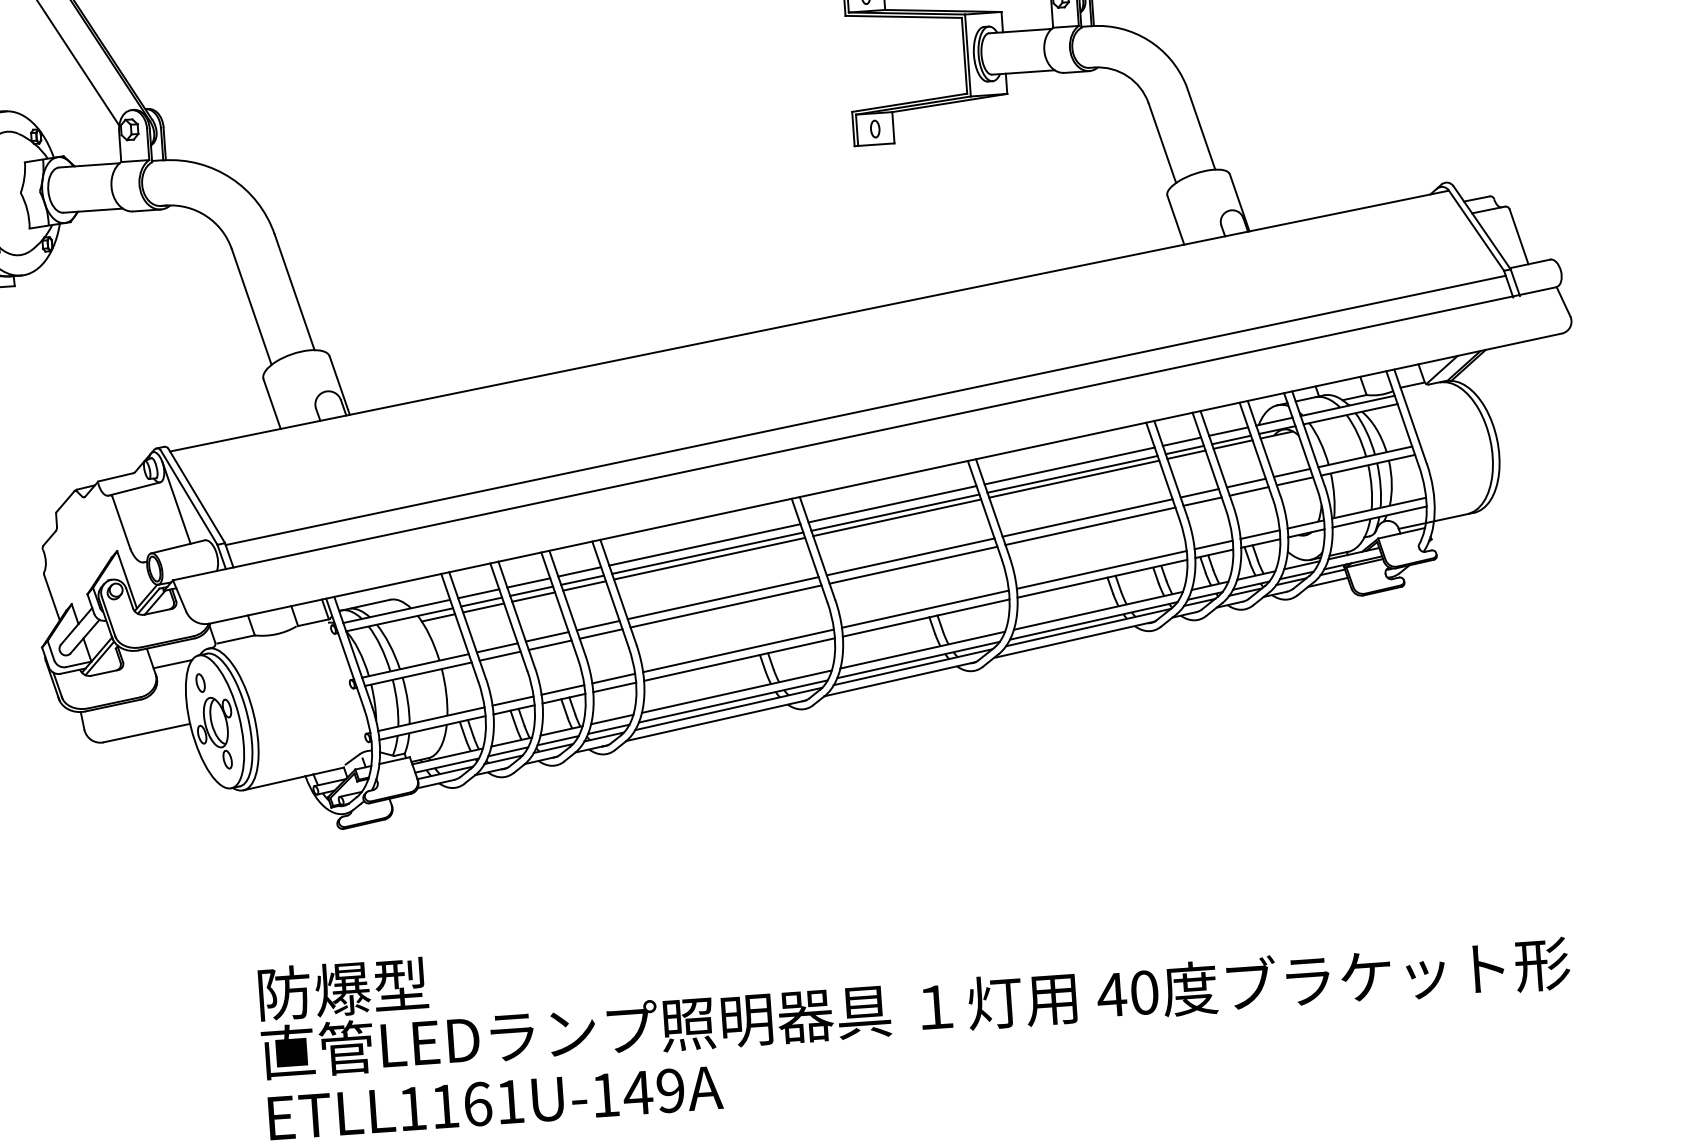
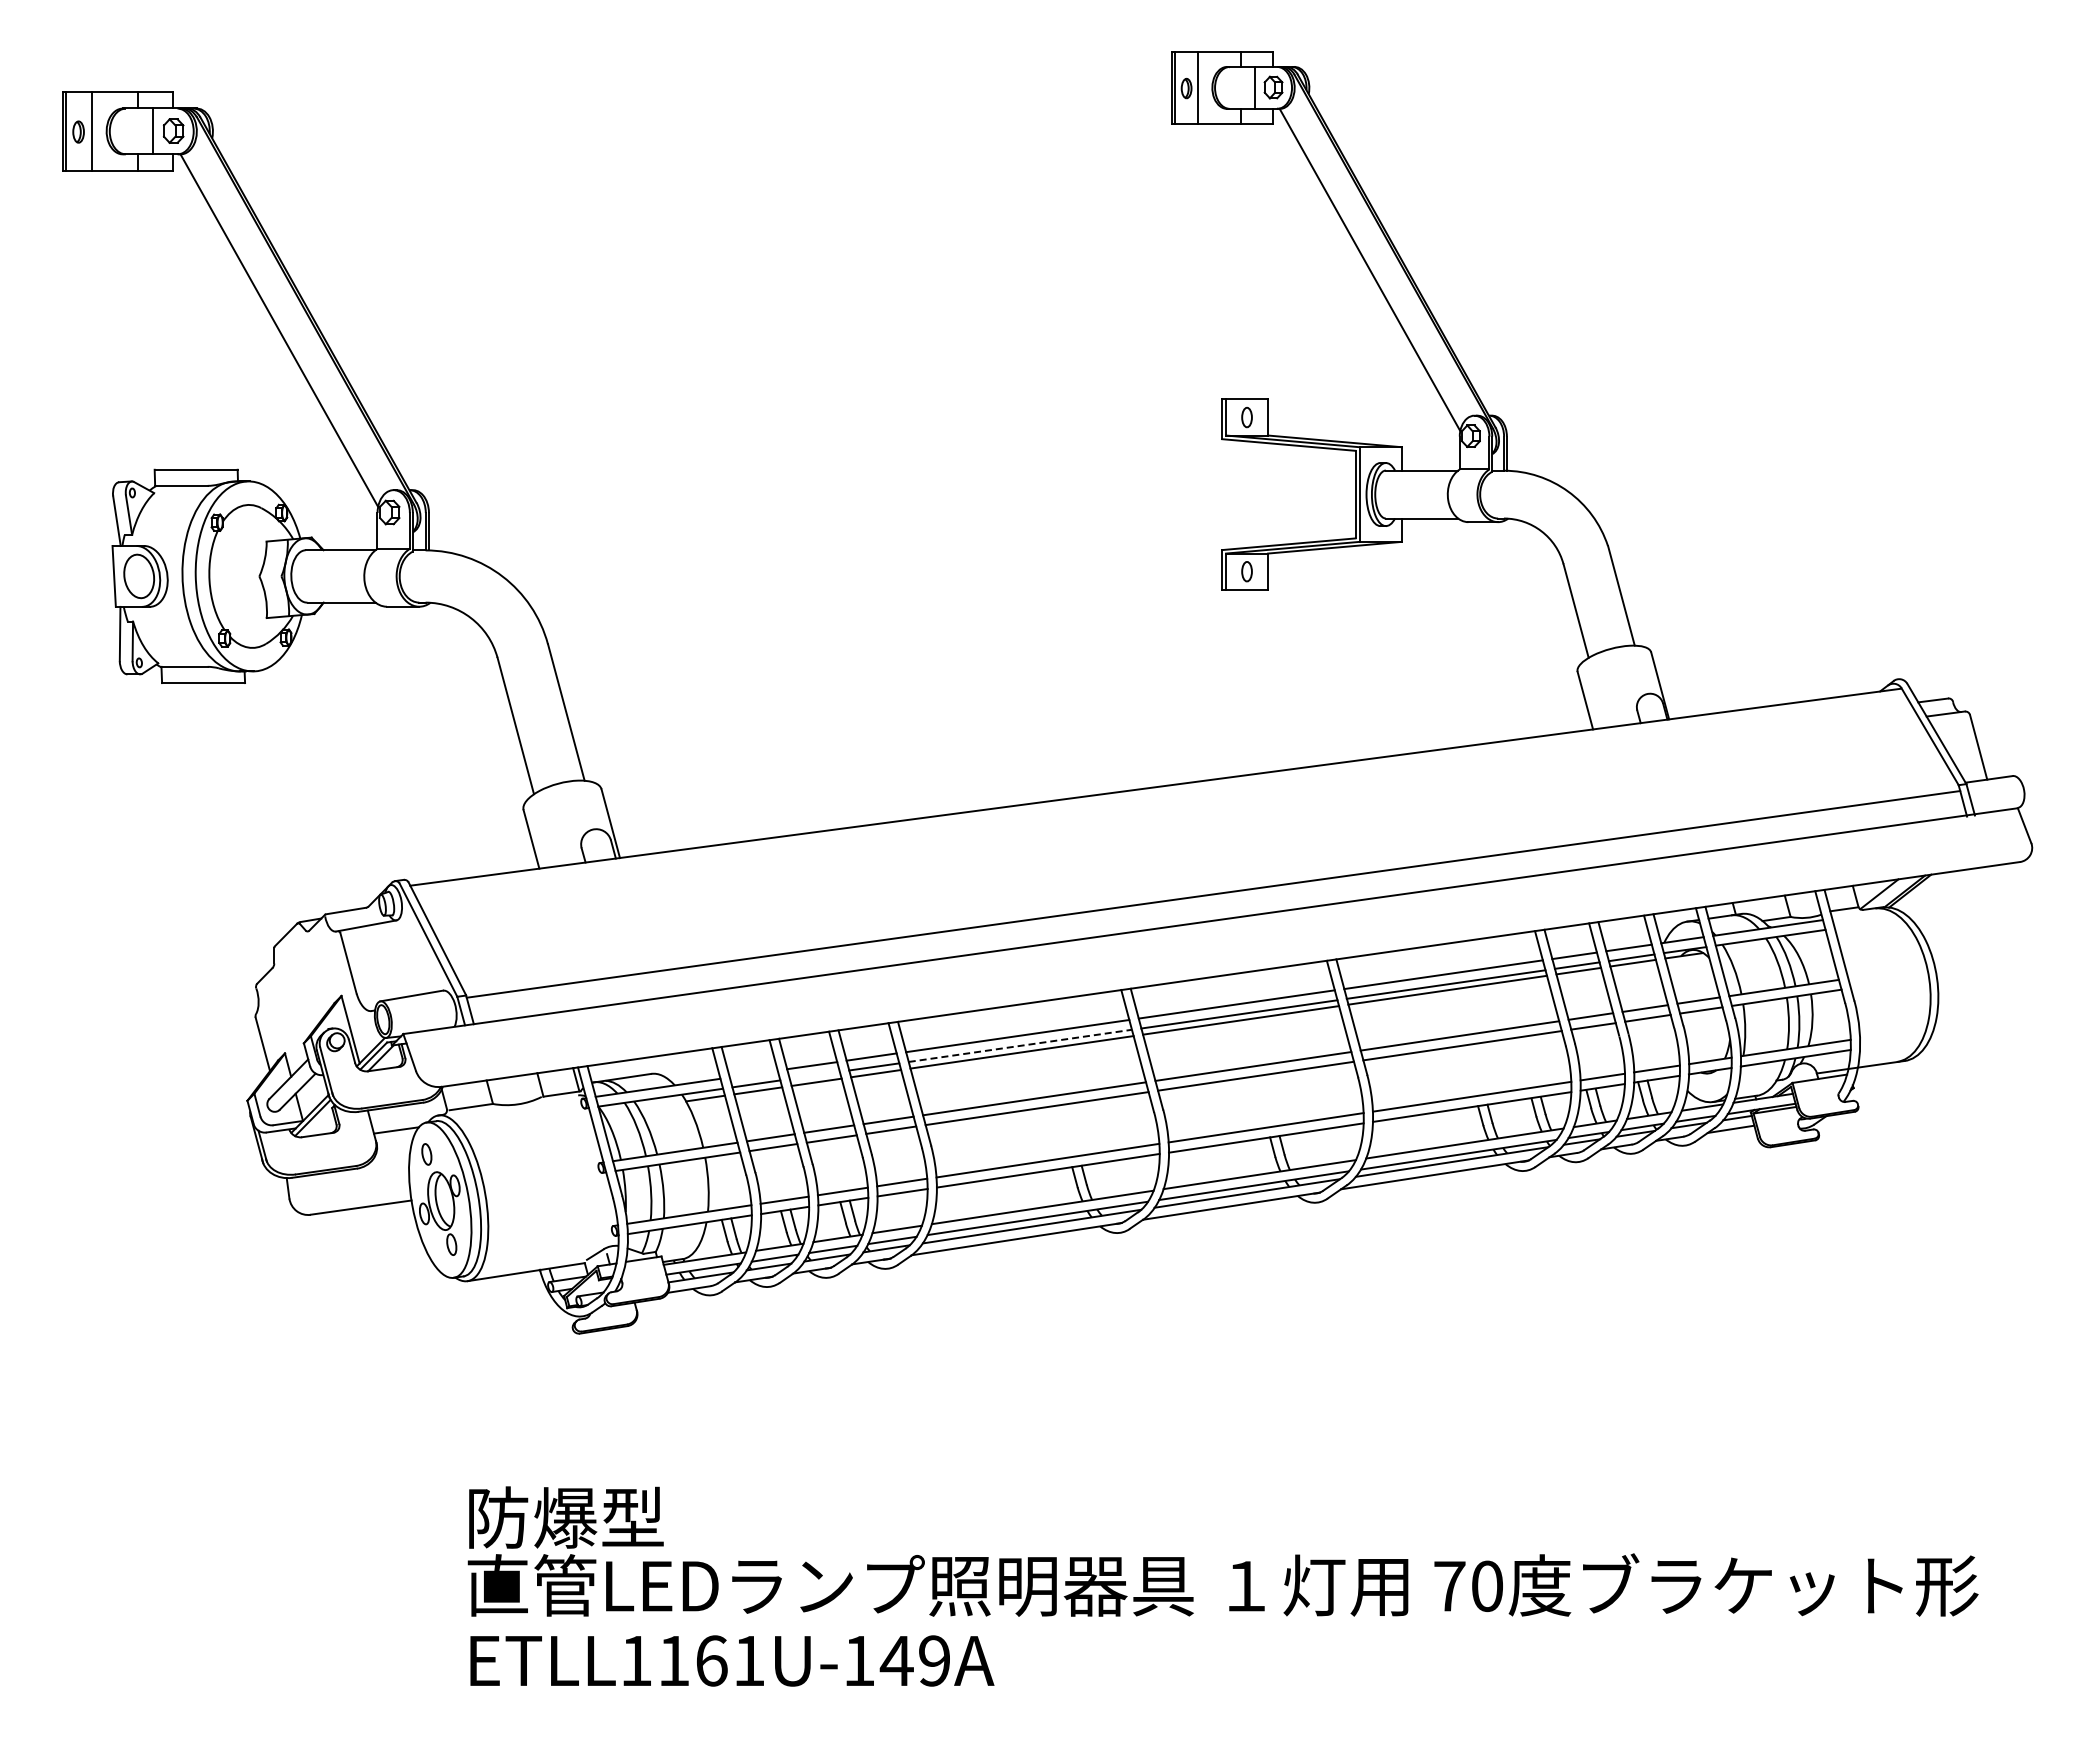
line: (176, 503) -> (413, 945), removed
line: (707, 552) -> (1020, 1045), solid -> dashed
line: (531, 591) -> (814, 1075), removed
line: (478, 593) -> (753, 1073), removed
text: (1111, 995) -> (1449, 1586), 40 -> 70

